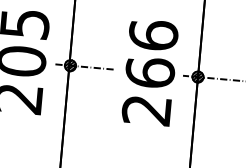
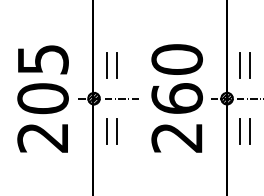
line: (85, 34) -> (106, 64), added
line: (94, 34) -> (116, 64), added
text: (152, 35) -> (176, 59), 266 -> 260
line: (212, 45) -> (239, 64), added
line: (222, 47) -> (249, 65), added
line: (79, 98) -> (106, 131), added
line: (89, 99) -> (116, 131), added
line: (207, 109) -> (239, 131), added
line: (216, 110) -> (249, 131), added

